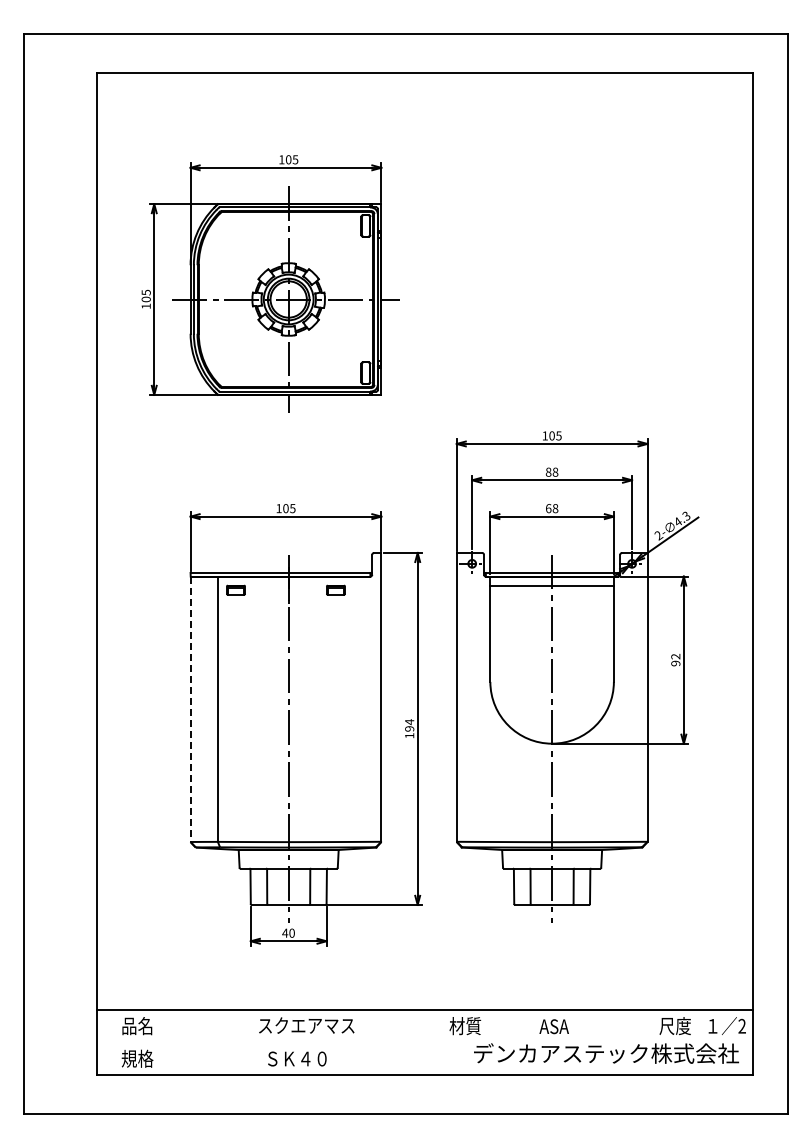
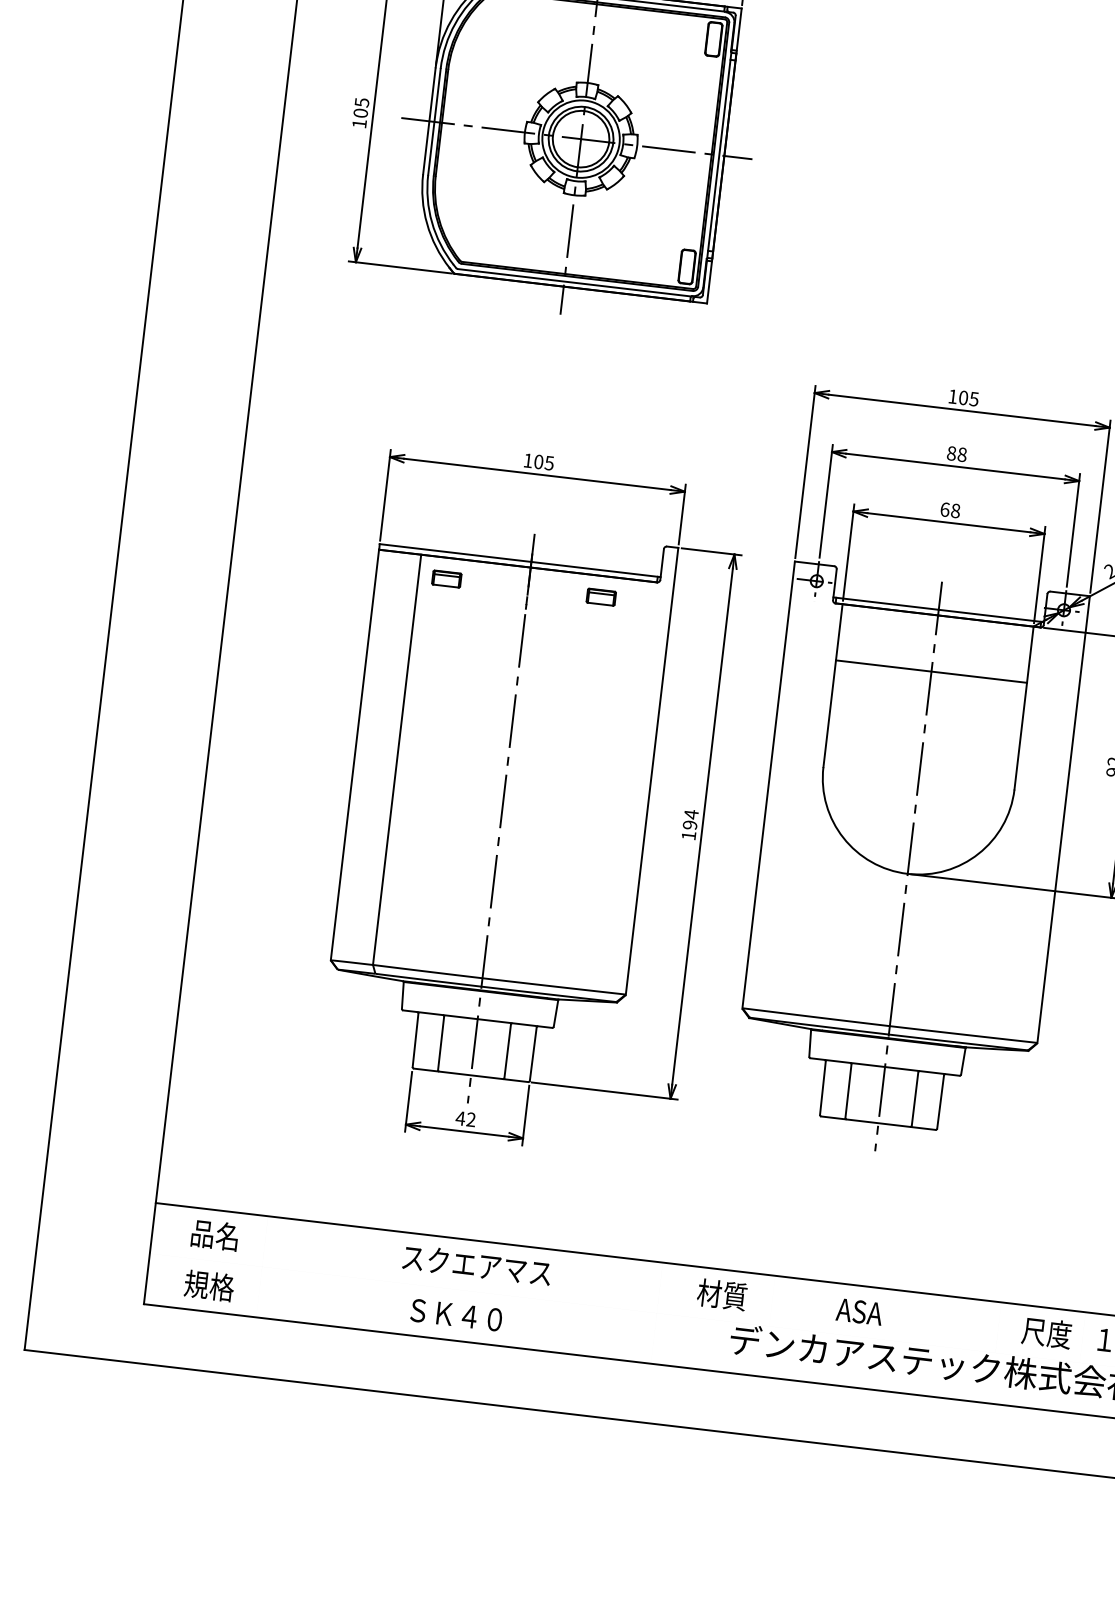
line: (551, 585) -> (930, 670), moved
line: (190, 709) -> (354, 755), dashed -> solid
text: (291, 932) -> (470, 1118), 40 -> 42

